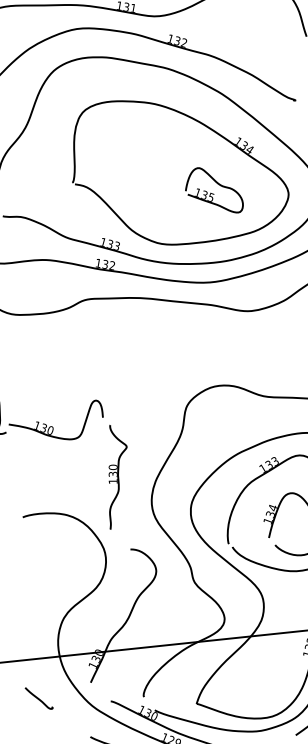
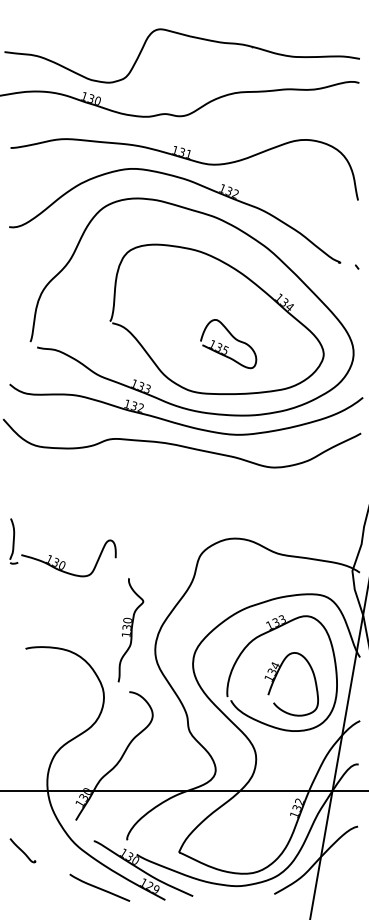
part: (213, 191) -> (228, 344), moved
part: (117, 476) -> (130, 630), moved
curve: (38, 698) -> (22, 850), moved

